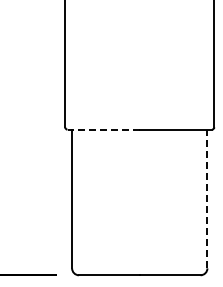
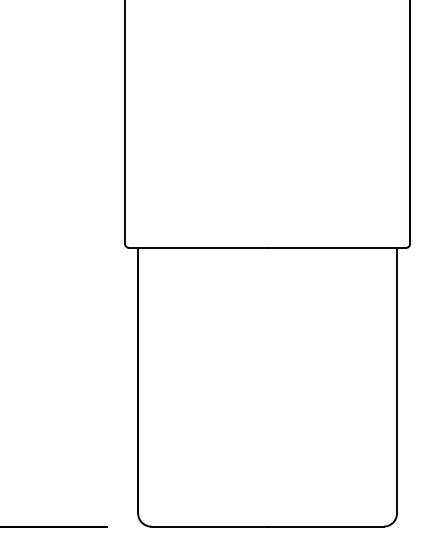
line: (103, 129) -> (198, 247), dashed -> solid
line: (207, 198) -> (397, 379), dashed -> solid

